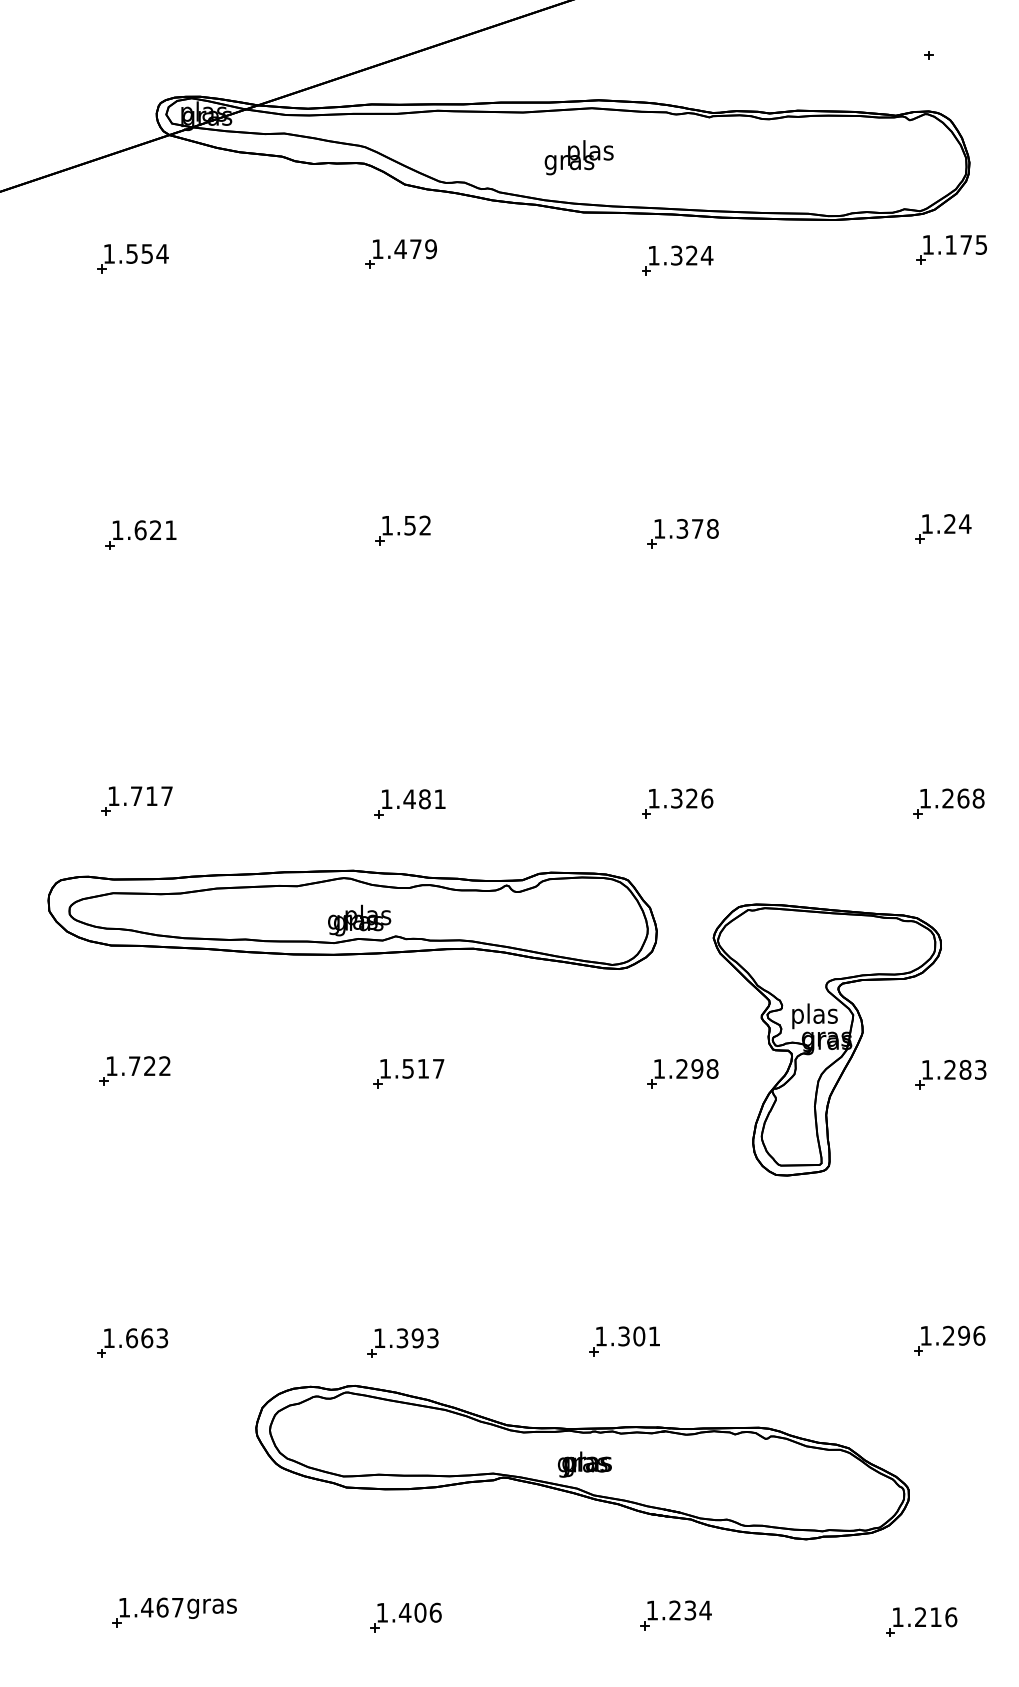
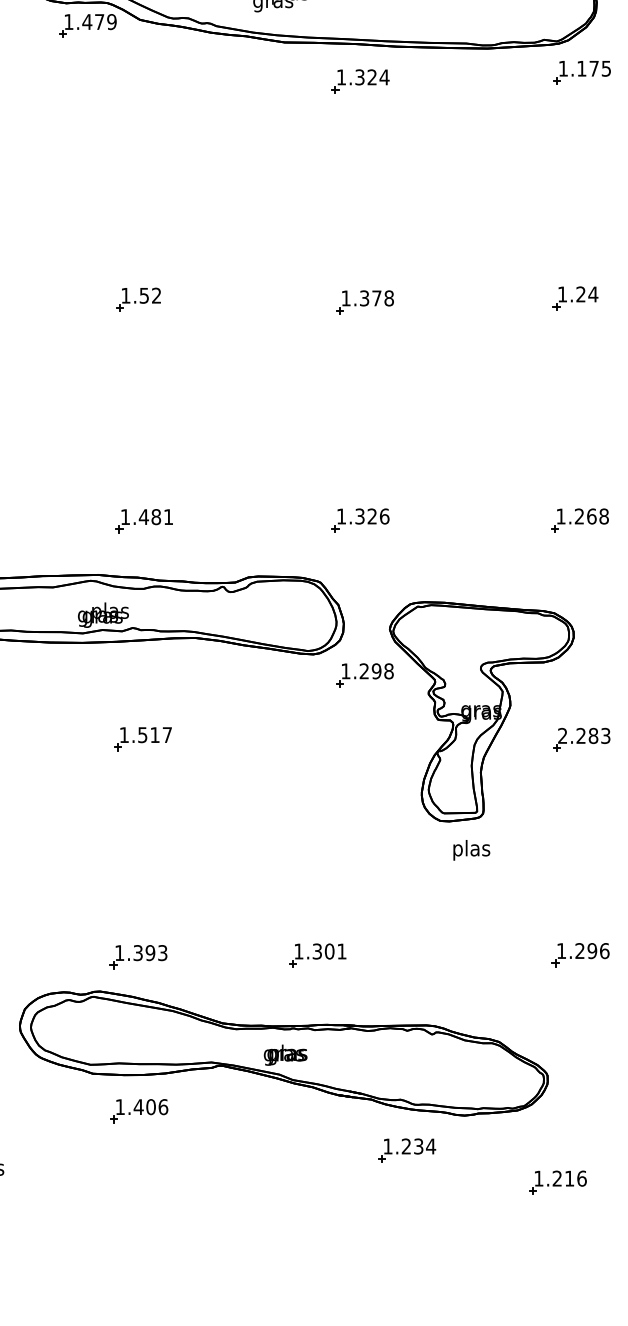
part: (400, 253) -> (87, 25), moved
text: (814, 1016) -> (471, 850), moved
text: (926, 1069) -> (561, 735), 1.283 -> 2.283
part: (682, 1073) -> (364, 674), moved
part: (675, 1615) -> (406, 1150), moved
part: (405, 1617) -> (138, 1110), moved

